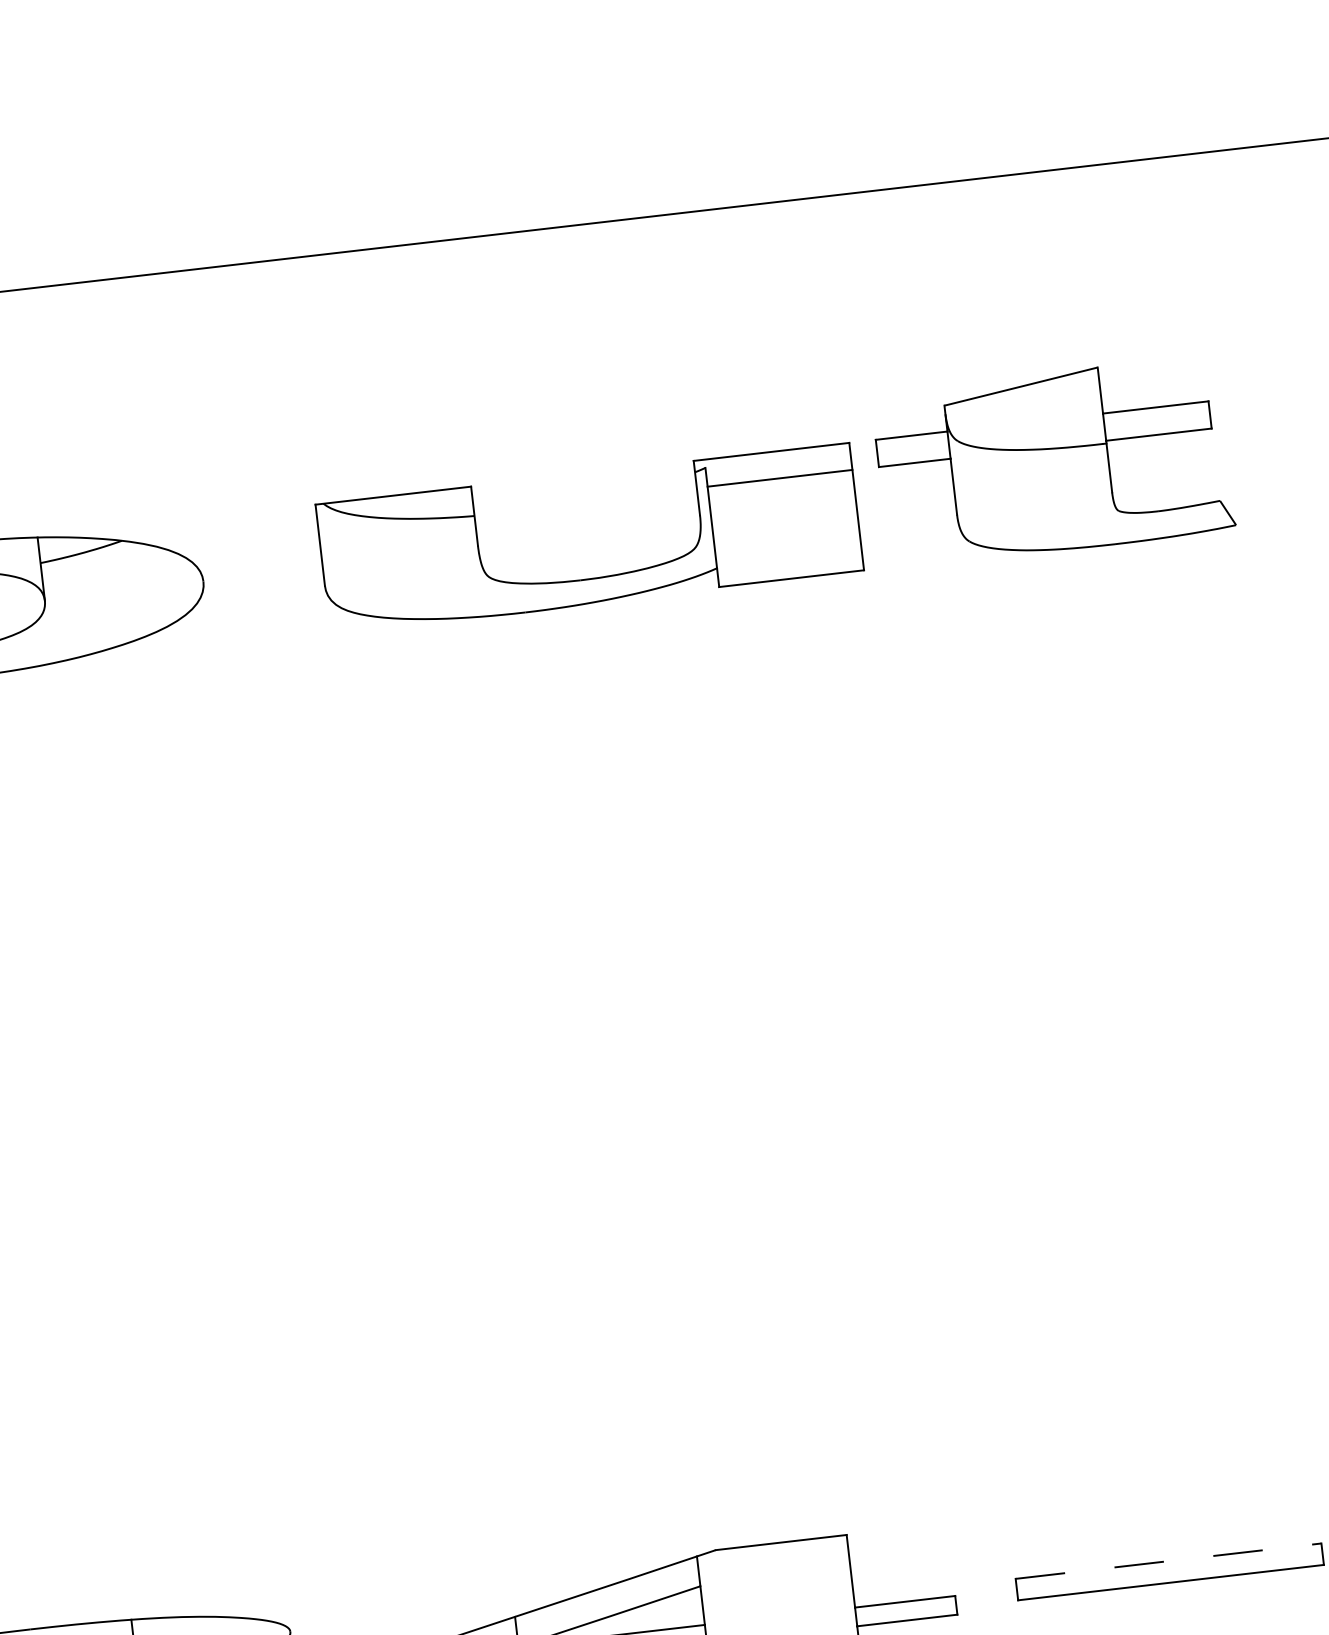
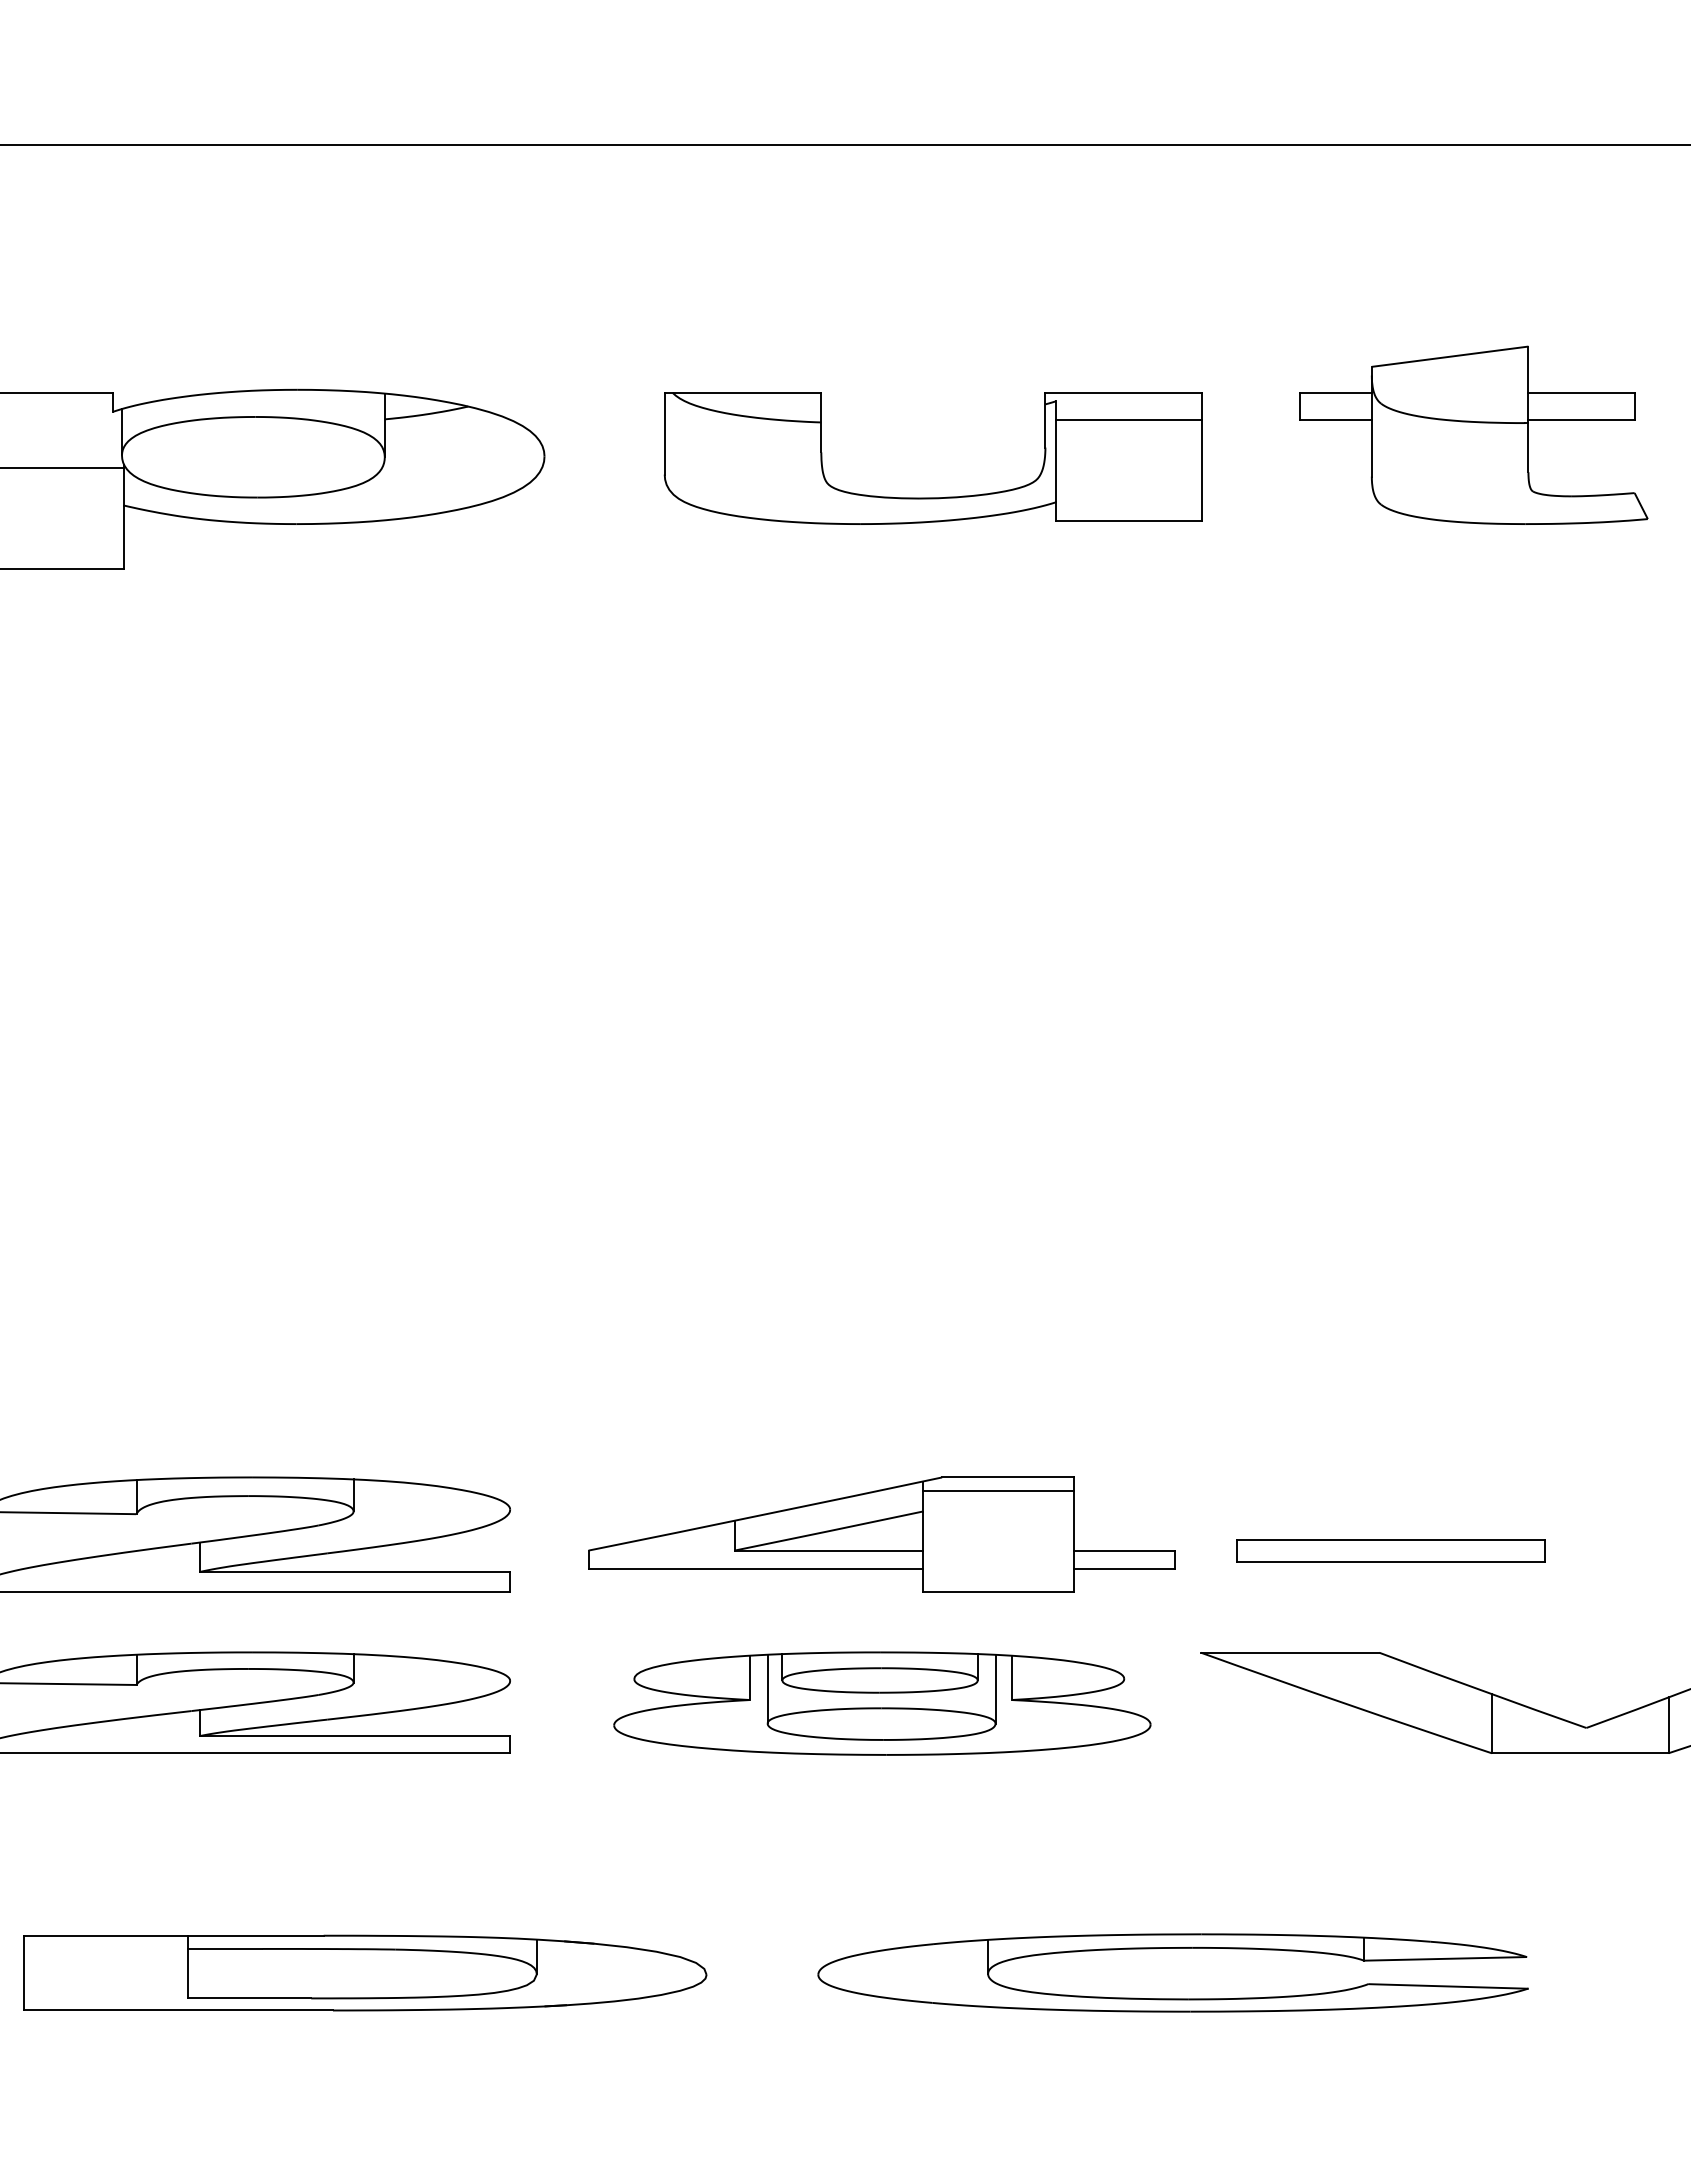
part: (1053, 461) -> (1473, 434), moved
line: (772, 1557) -> (997, 1491), added
line: (1168, 1561) -> (1390, 1540), dashed -> solid

